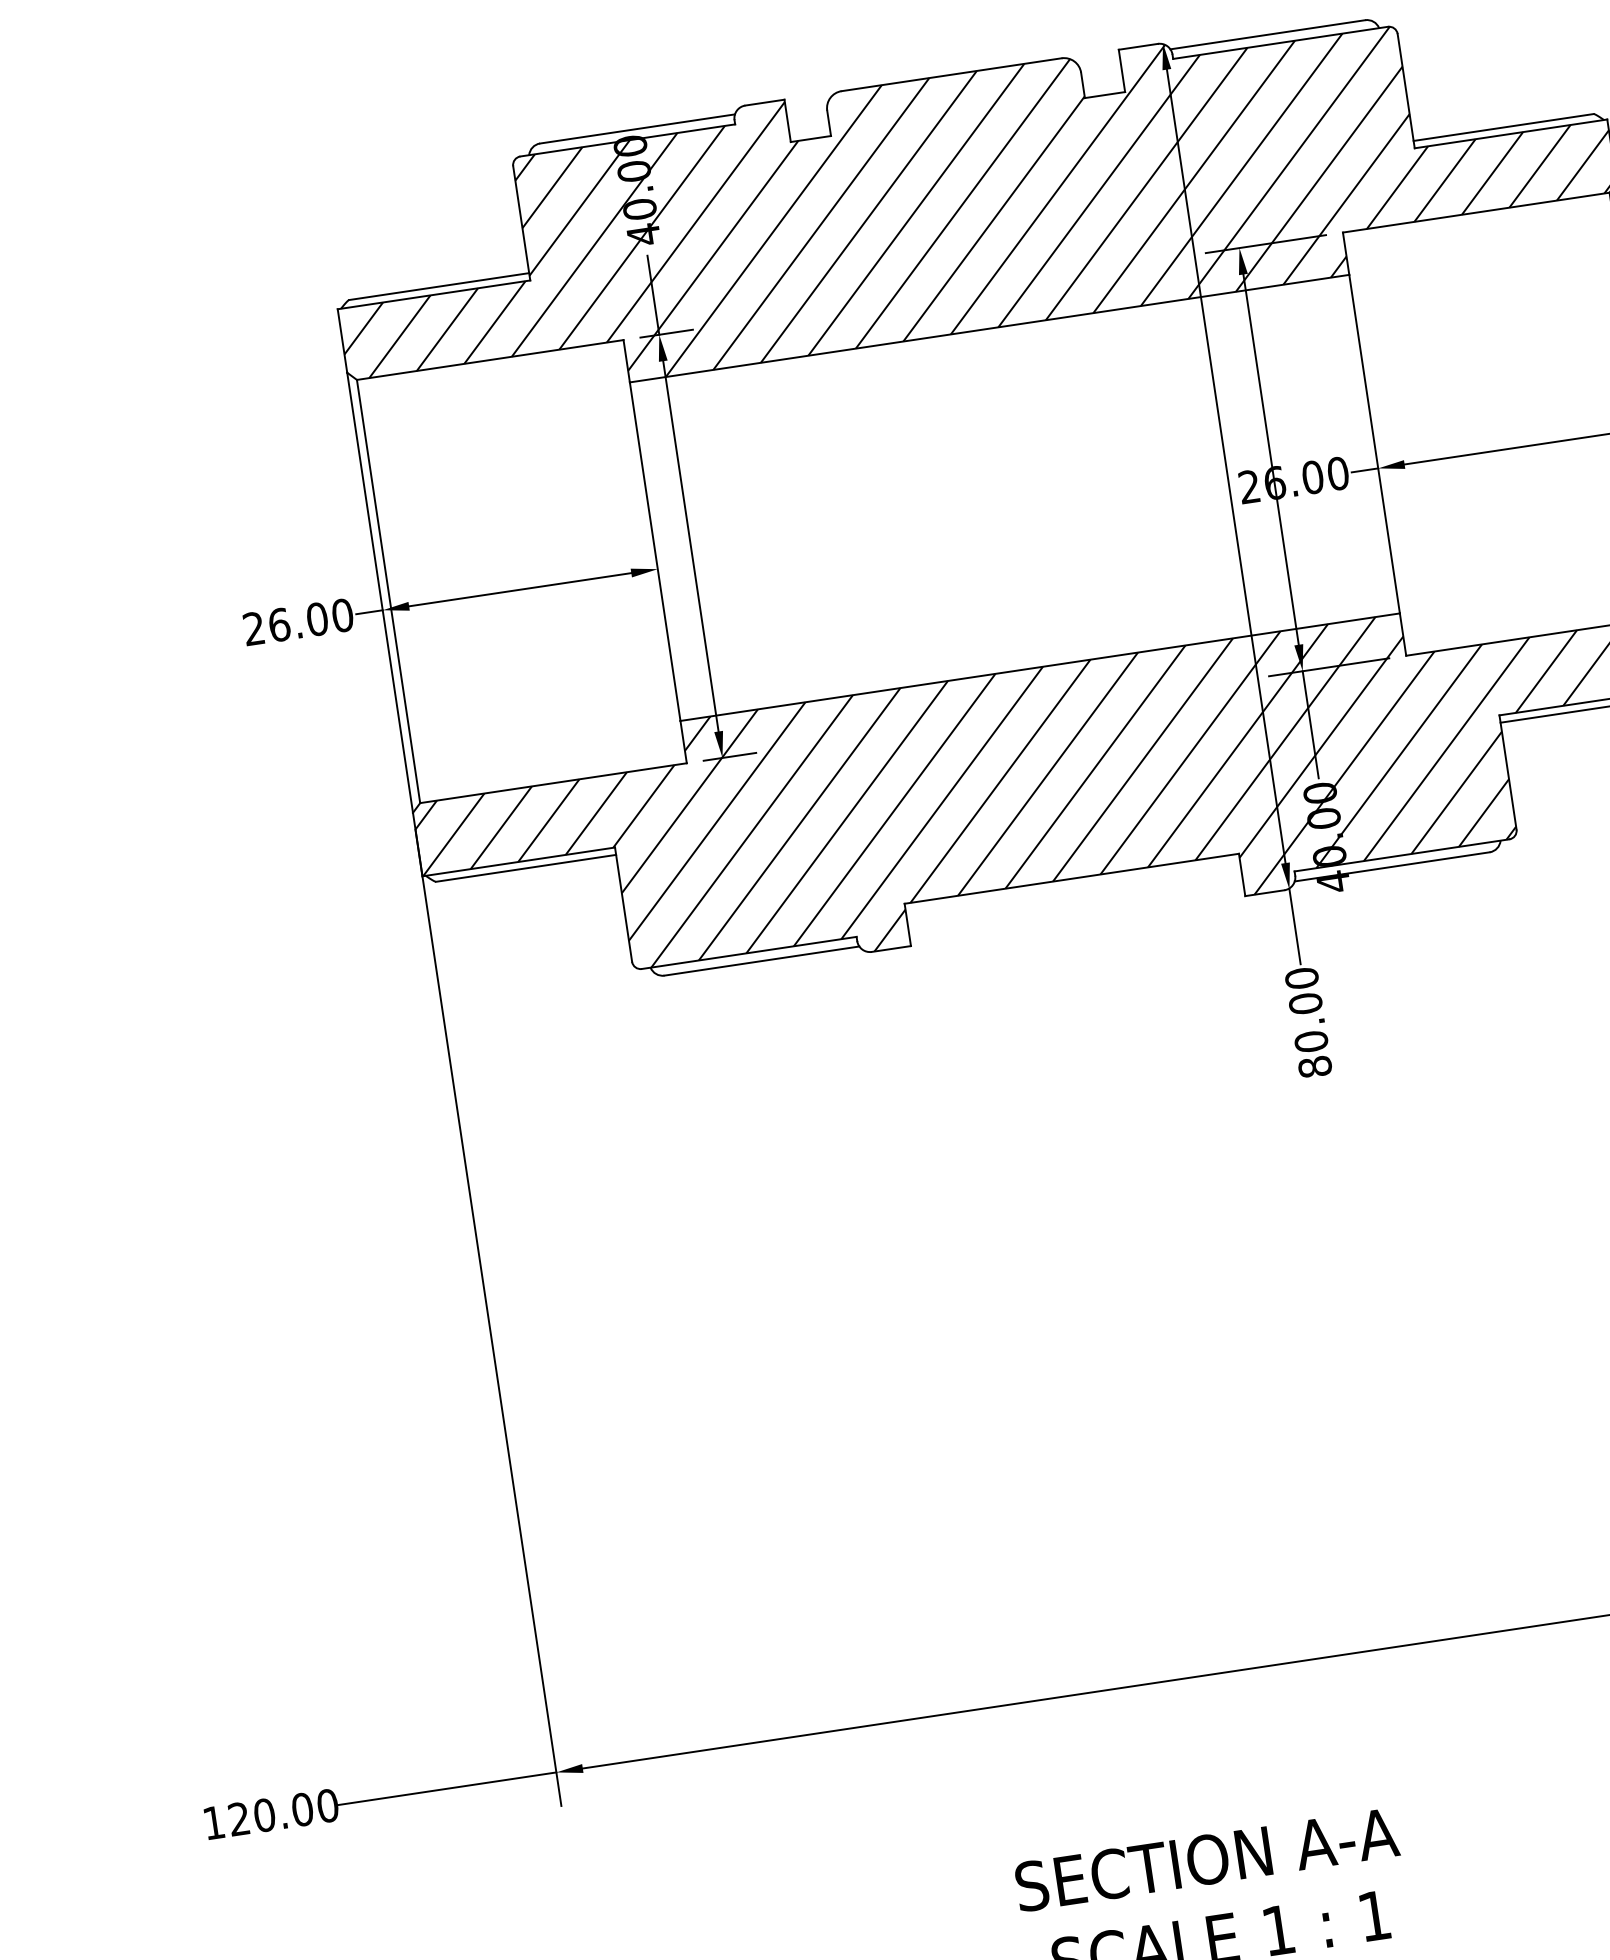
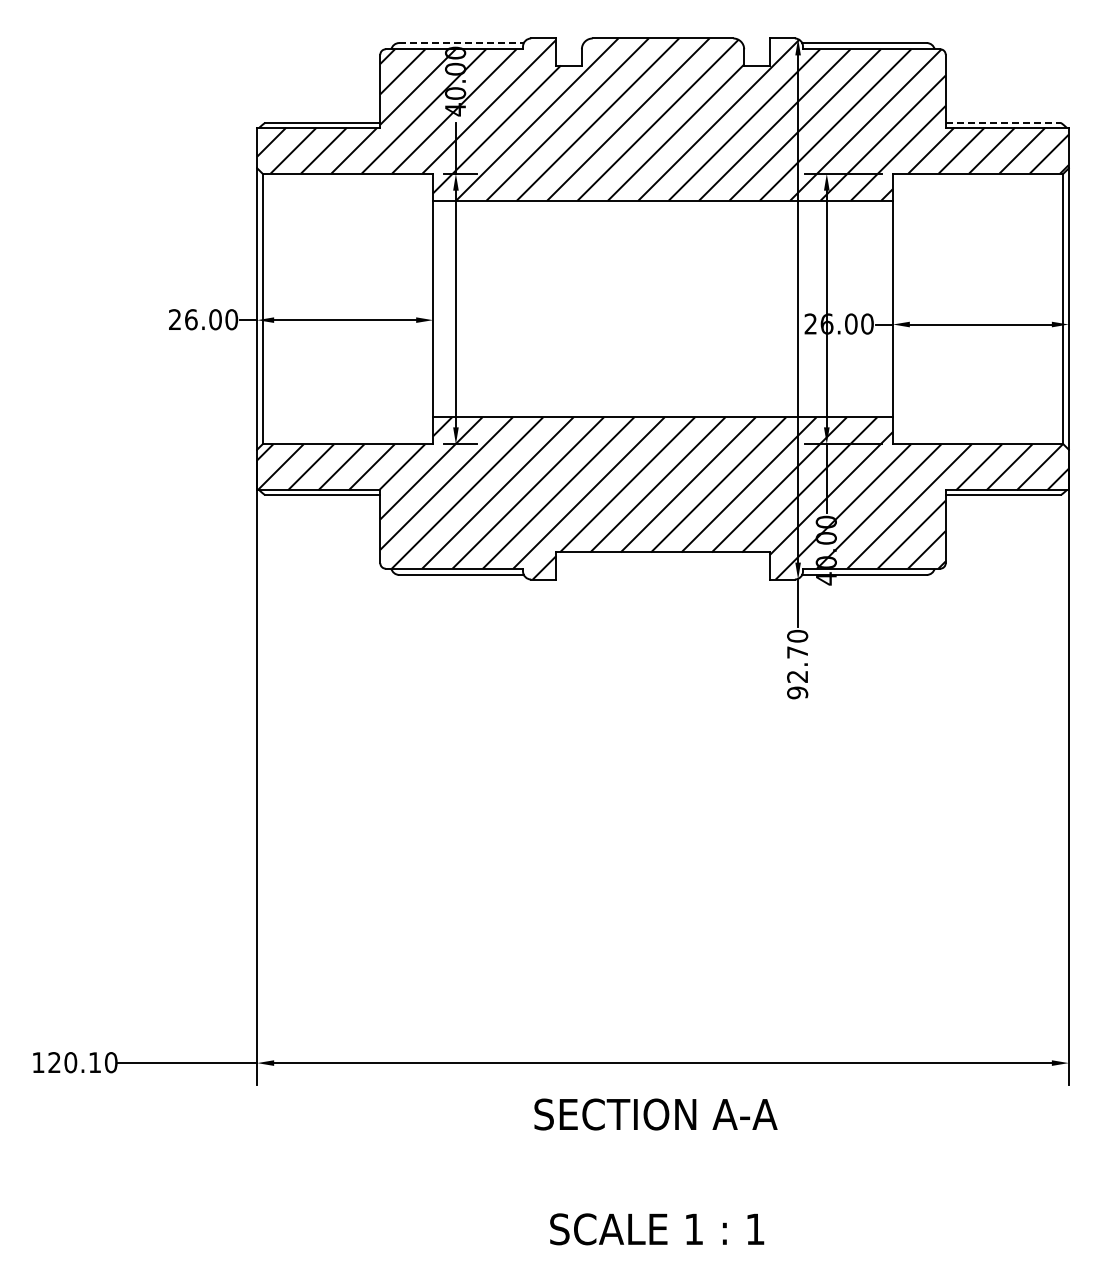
line: (1504, 128) -> (1003, 123), solid -> dashed
line: (639, 129) -> (462, 43), solid -> dashed
text: (1310, 1035) -> (797, 672), 80.00 -> 92.70
text: (301, 1809) -> (94, 1062), 120.00 -> 120.10
text: (1206, 1859) -> (655, 1114), moved

